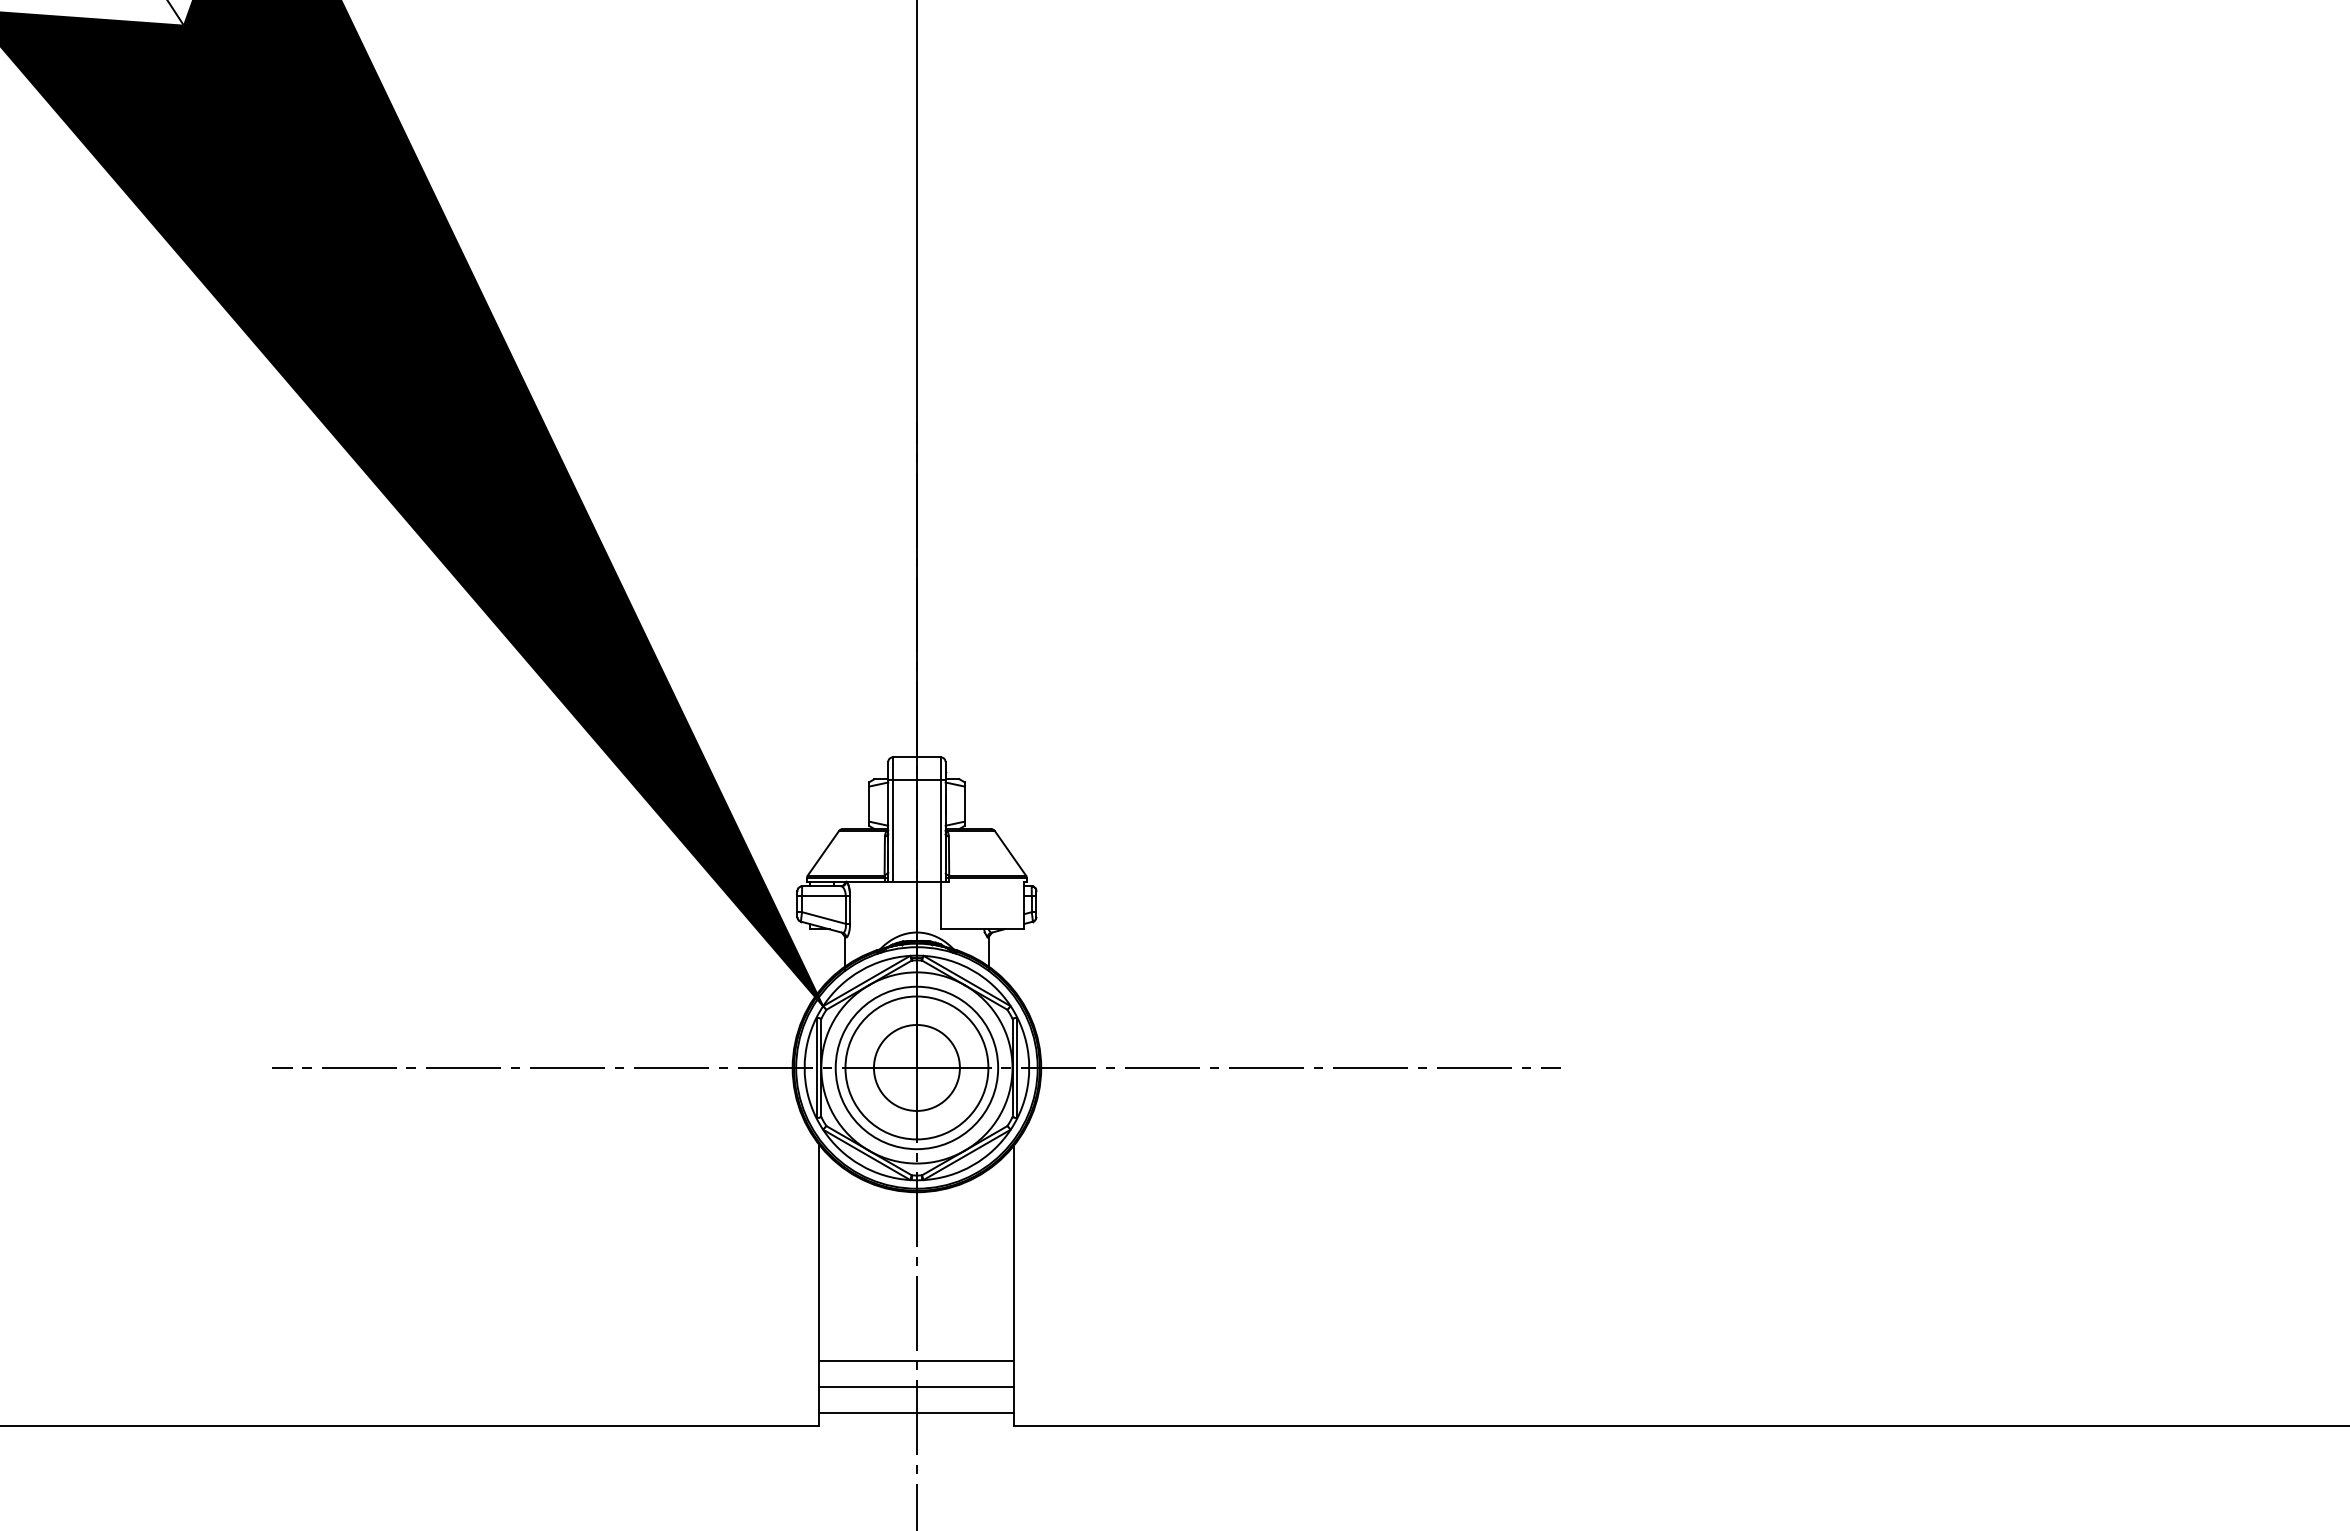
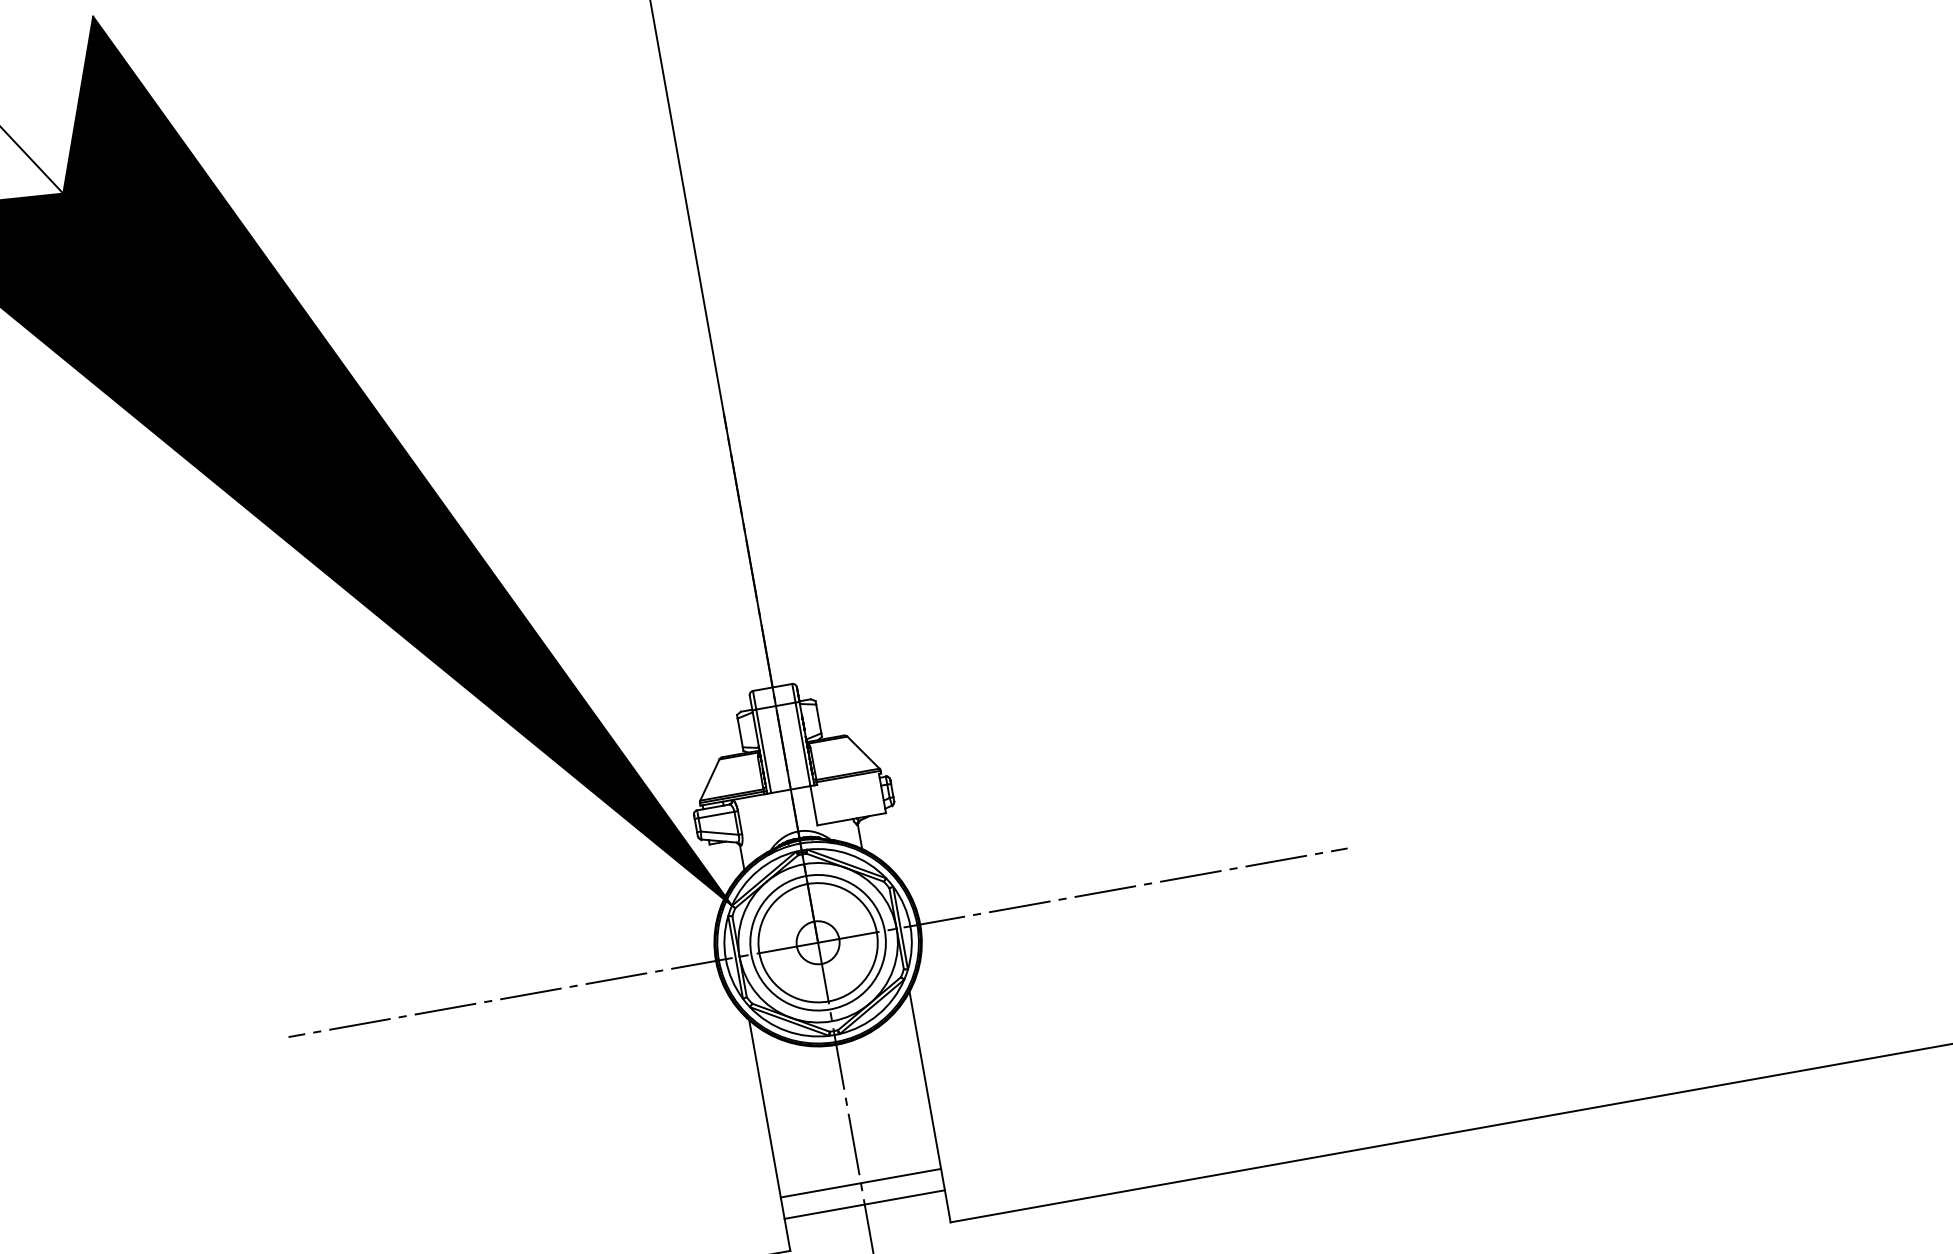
circle: (916, 1067) -> (817, 942), size x0.6
line: (916, 1412) -> (868, 1225), removed

